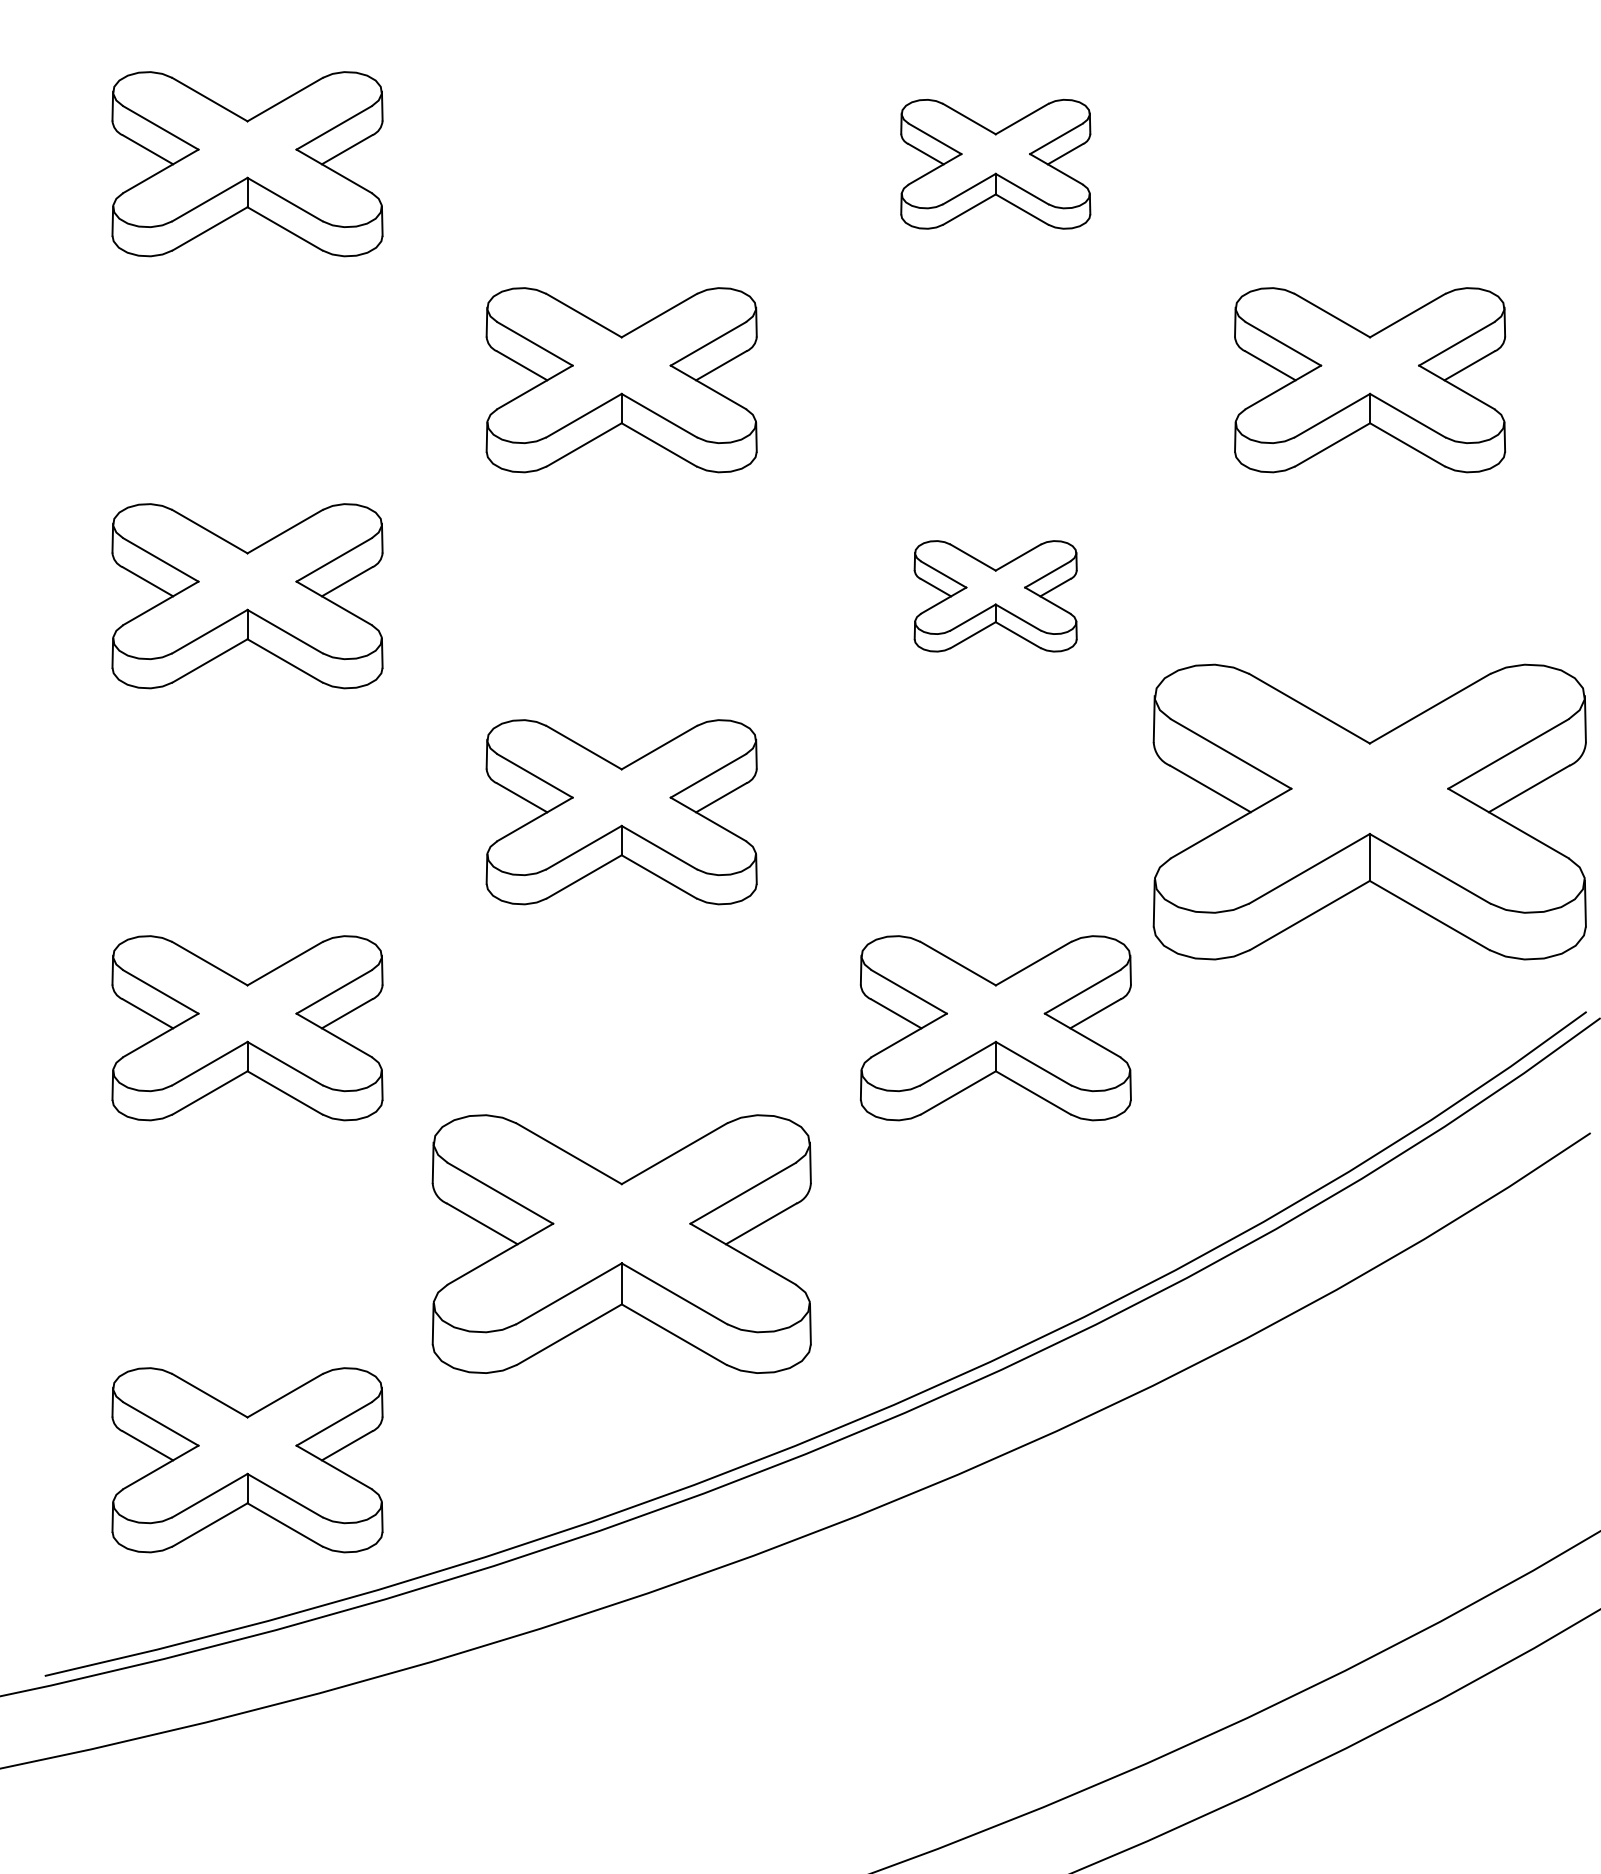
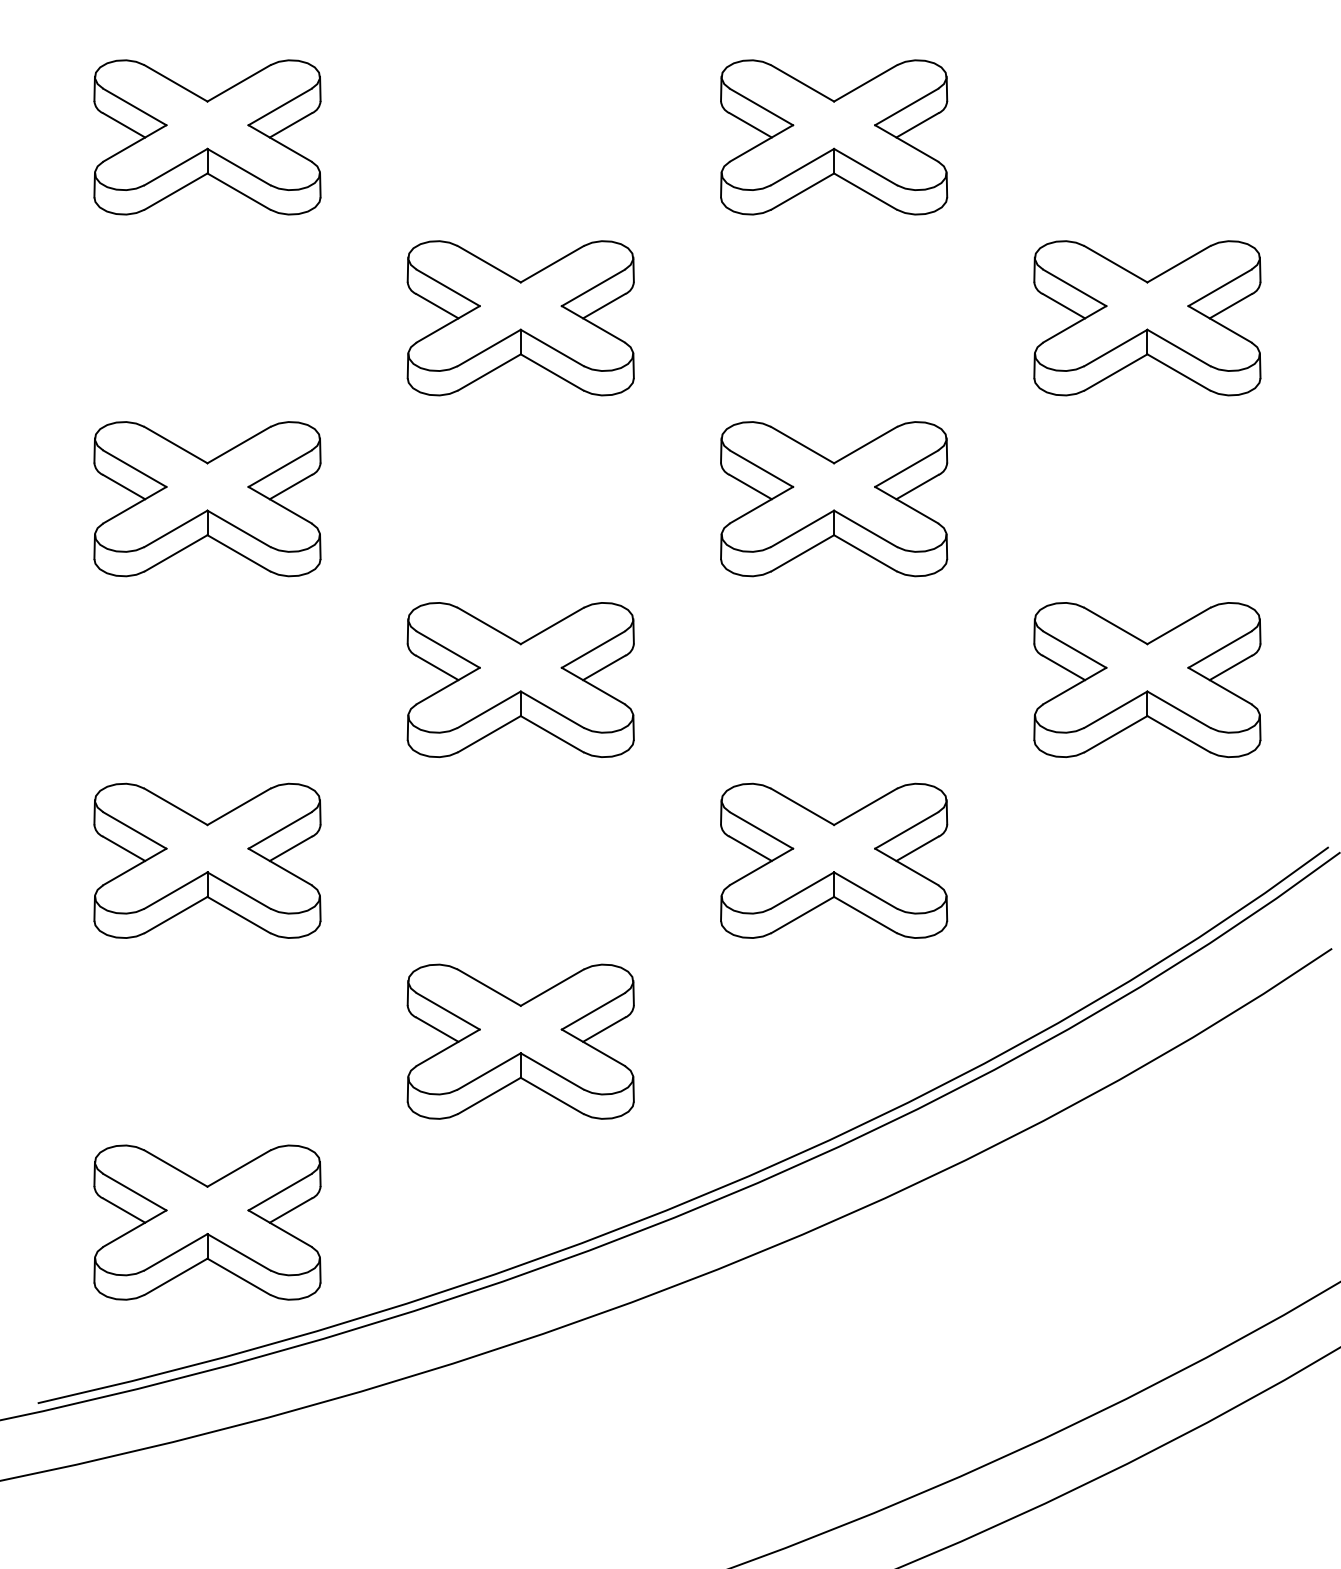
part: (995, 164) -> (833, 137), size x1.43
part: (995, 596) -> (833, 499), size x1.67
part: (1370, 812) -> (1147, 680), size x0.62
part: (621, 1244) -> (520, 1041), size x0.71

